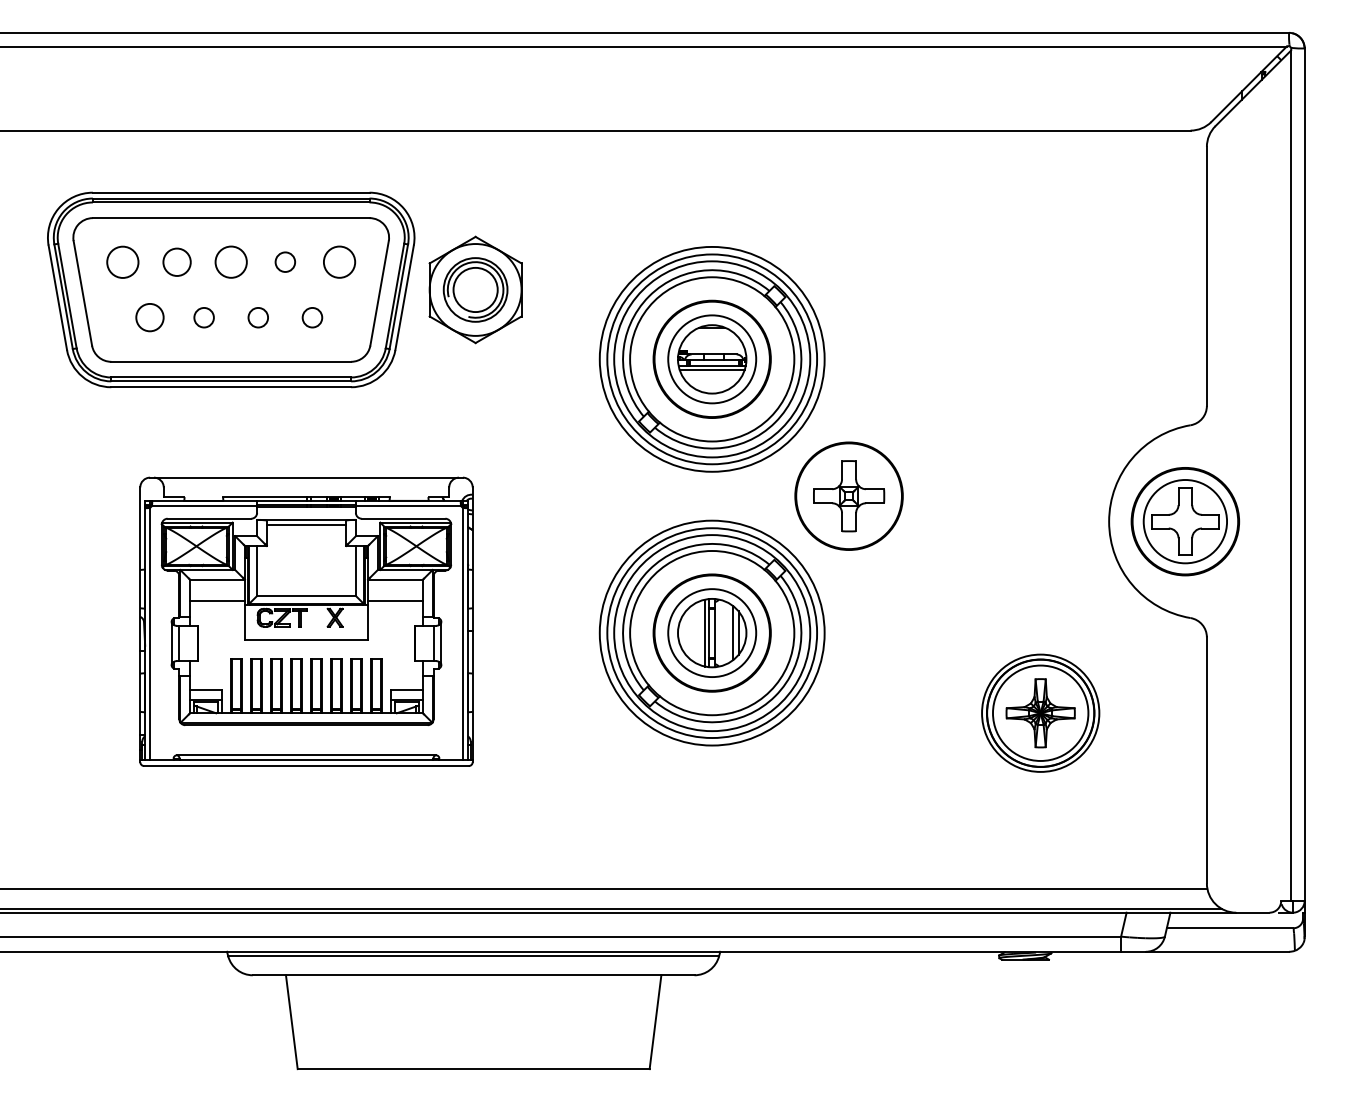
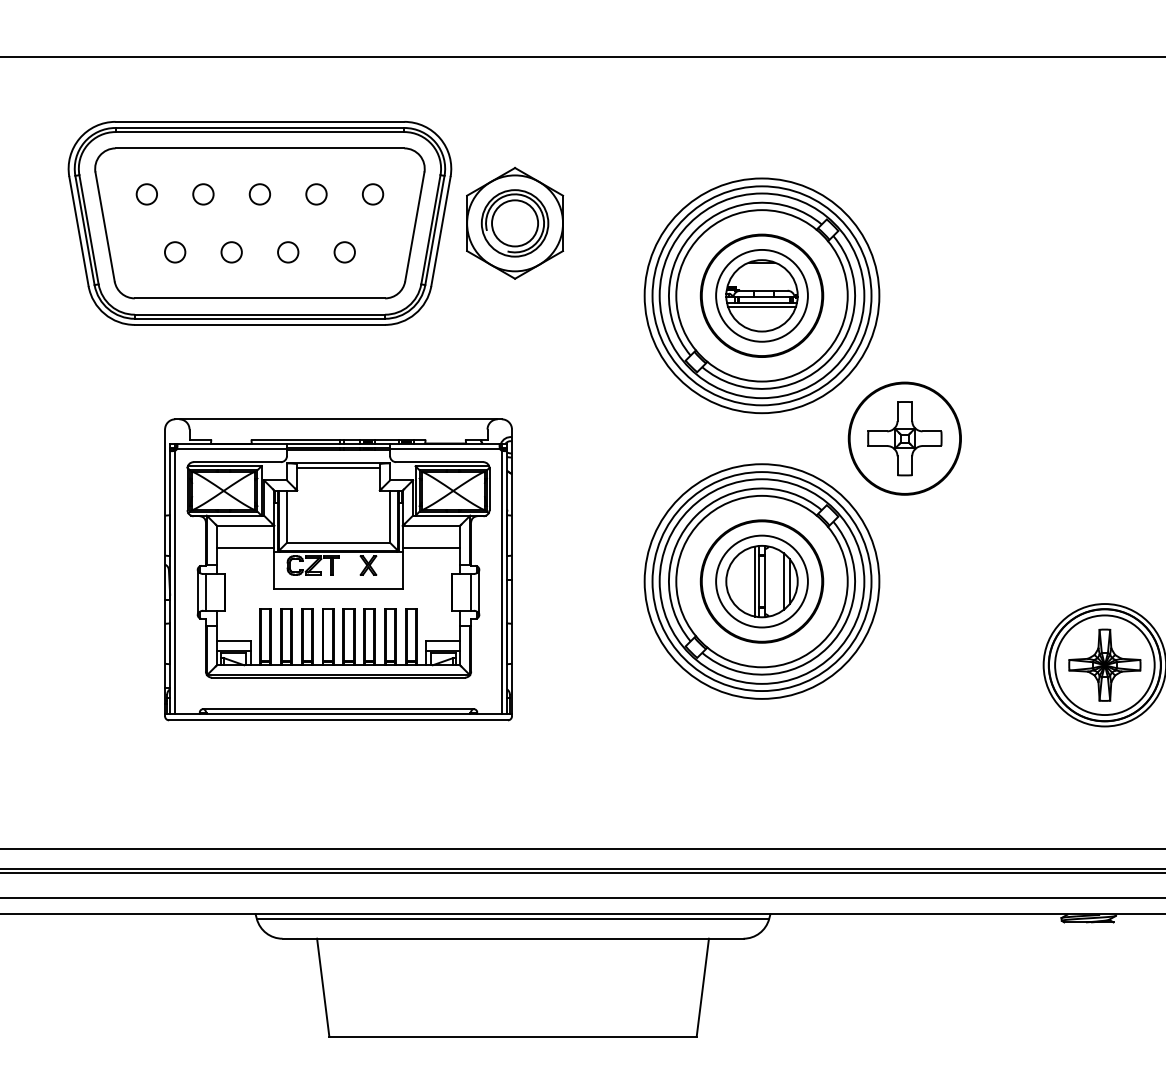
circle: (122, 261) -> (146, 193), size x0.62
circle: (176, 261) -> (202, 193), size x0.71
circle: (231, 261) -> (260, 193), size x0.62
circle: (339, 261) -> (372, 193), size x0.62
circle: (149, 317) -> (174, 252), size x0.71

